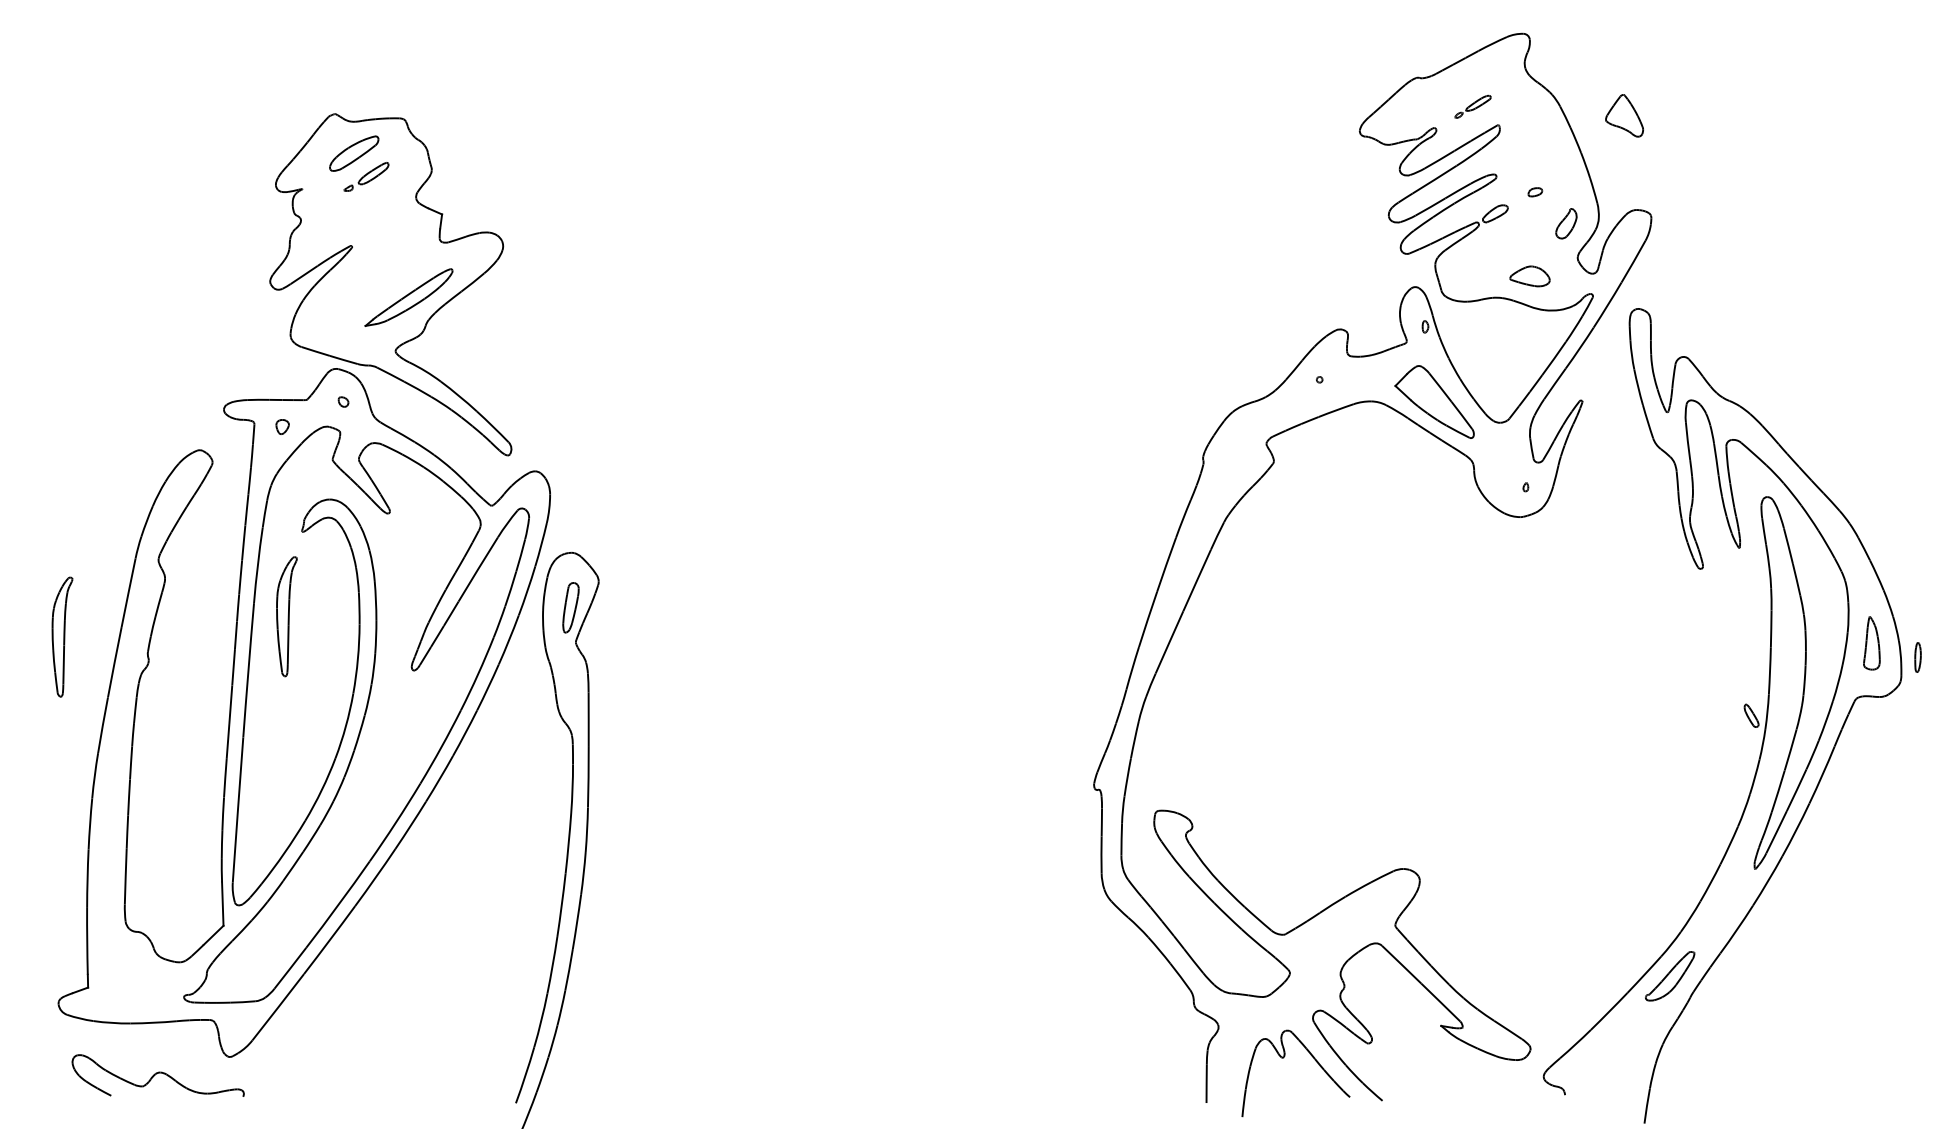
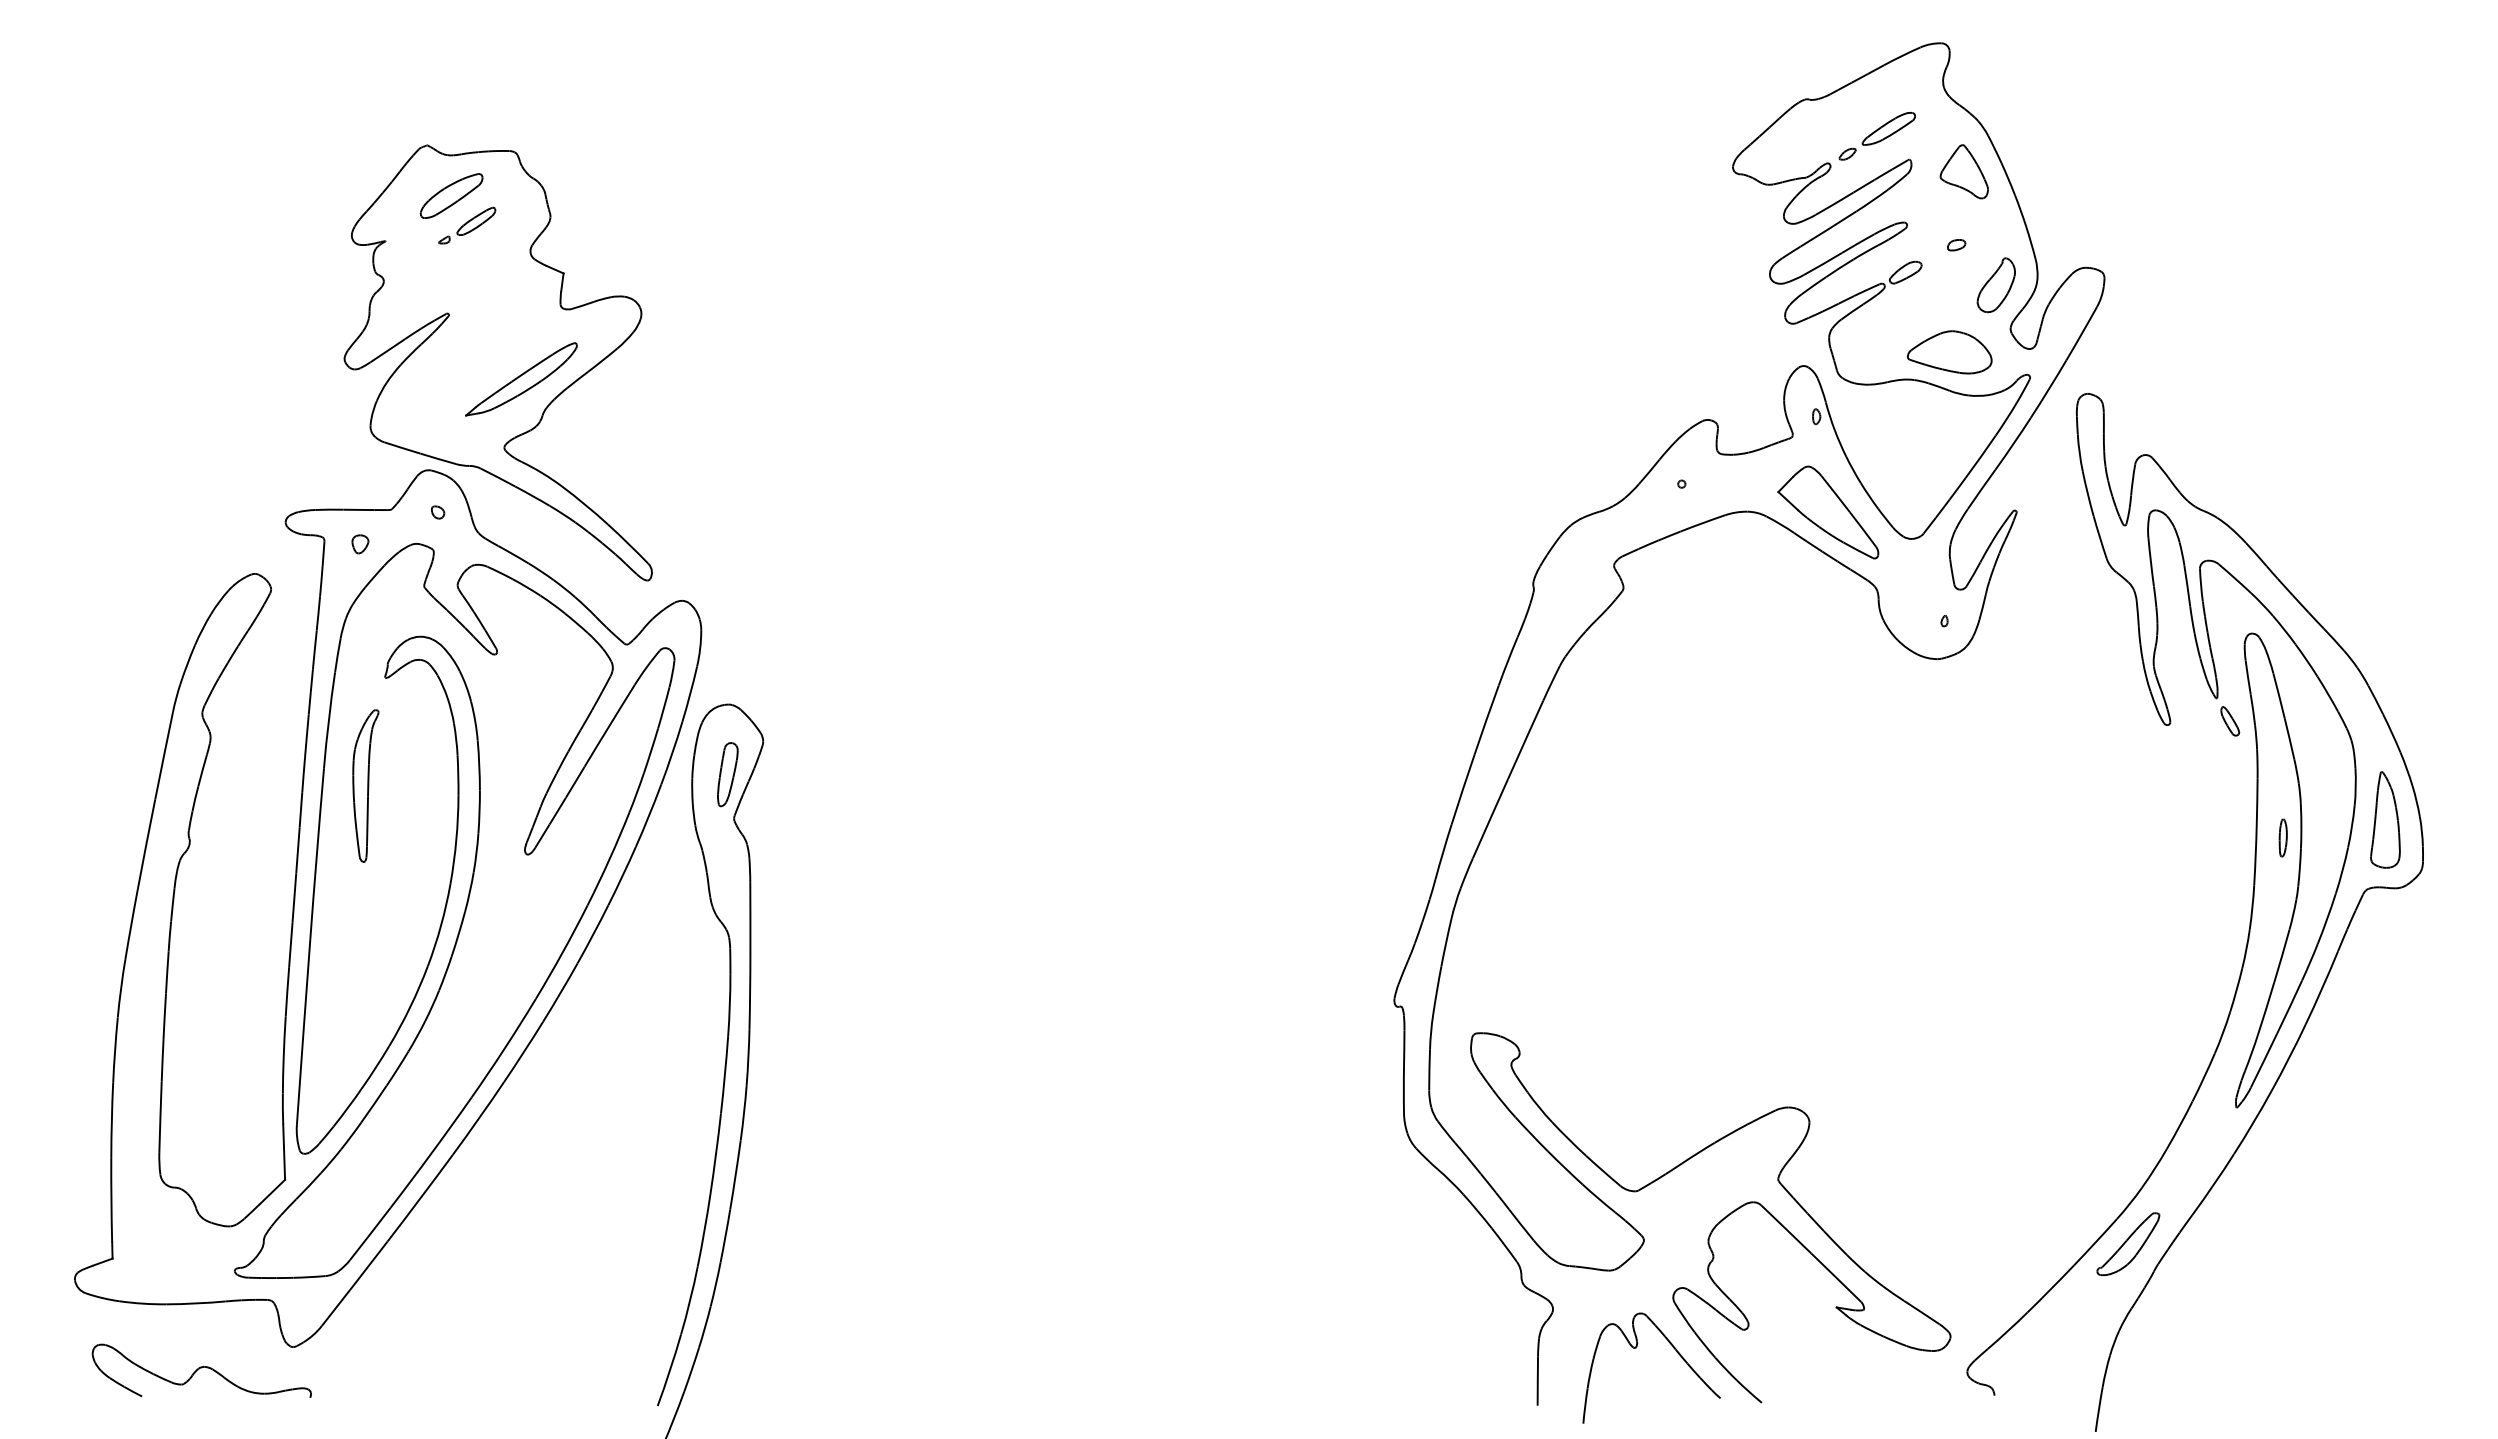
part: (1472, 106) -> (1876, 136), size x1.67
part: (1623, 115) -> (1963, 171), moved
part: (1565, 223) -> (1995, 285), size x1.43
part: (1529, 276) -> (1949, 352), size x1.67
part: (62, 636) -> (79, 811), removed
part: (1871, 642) -> (2385, 819), size x1.43
part: (1917, 657) -> (2282, 837), moved
part: (1751, 715) -> (2230, 721), moved

